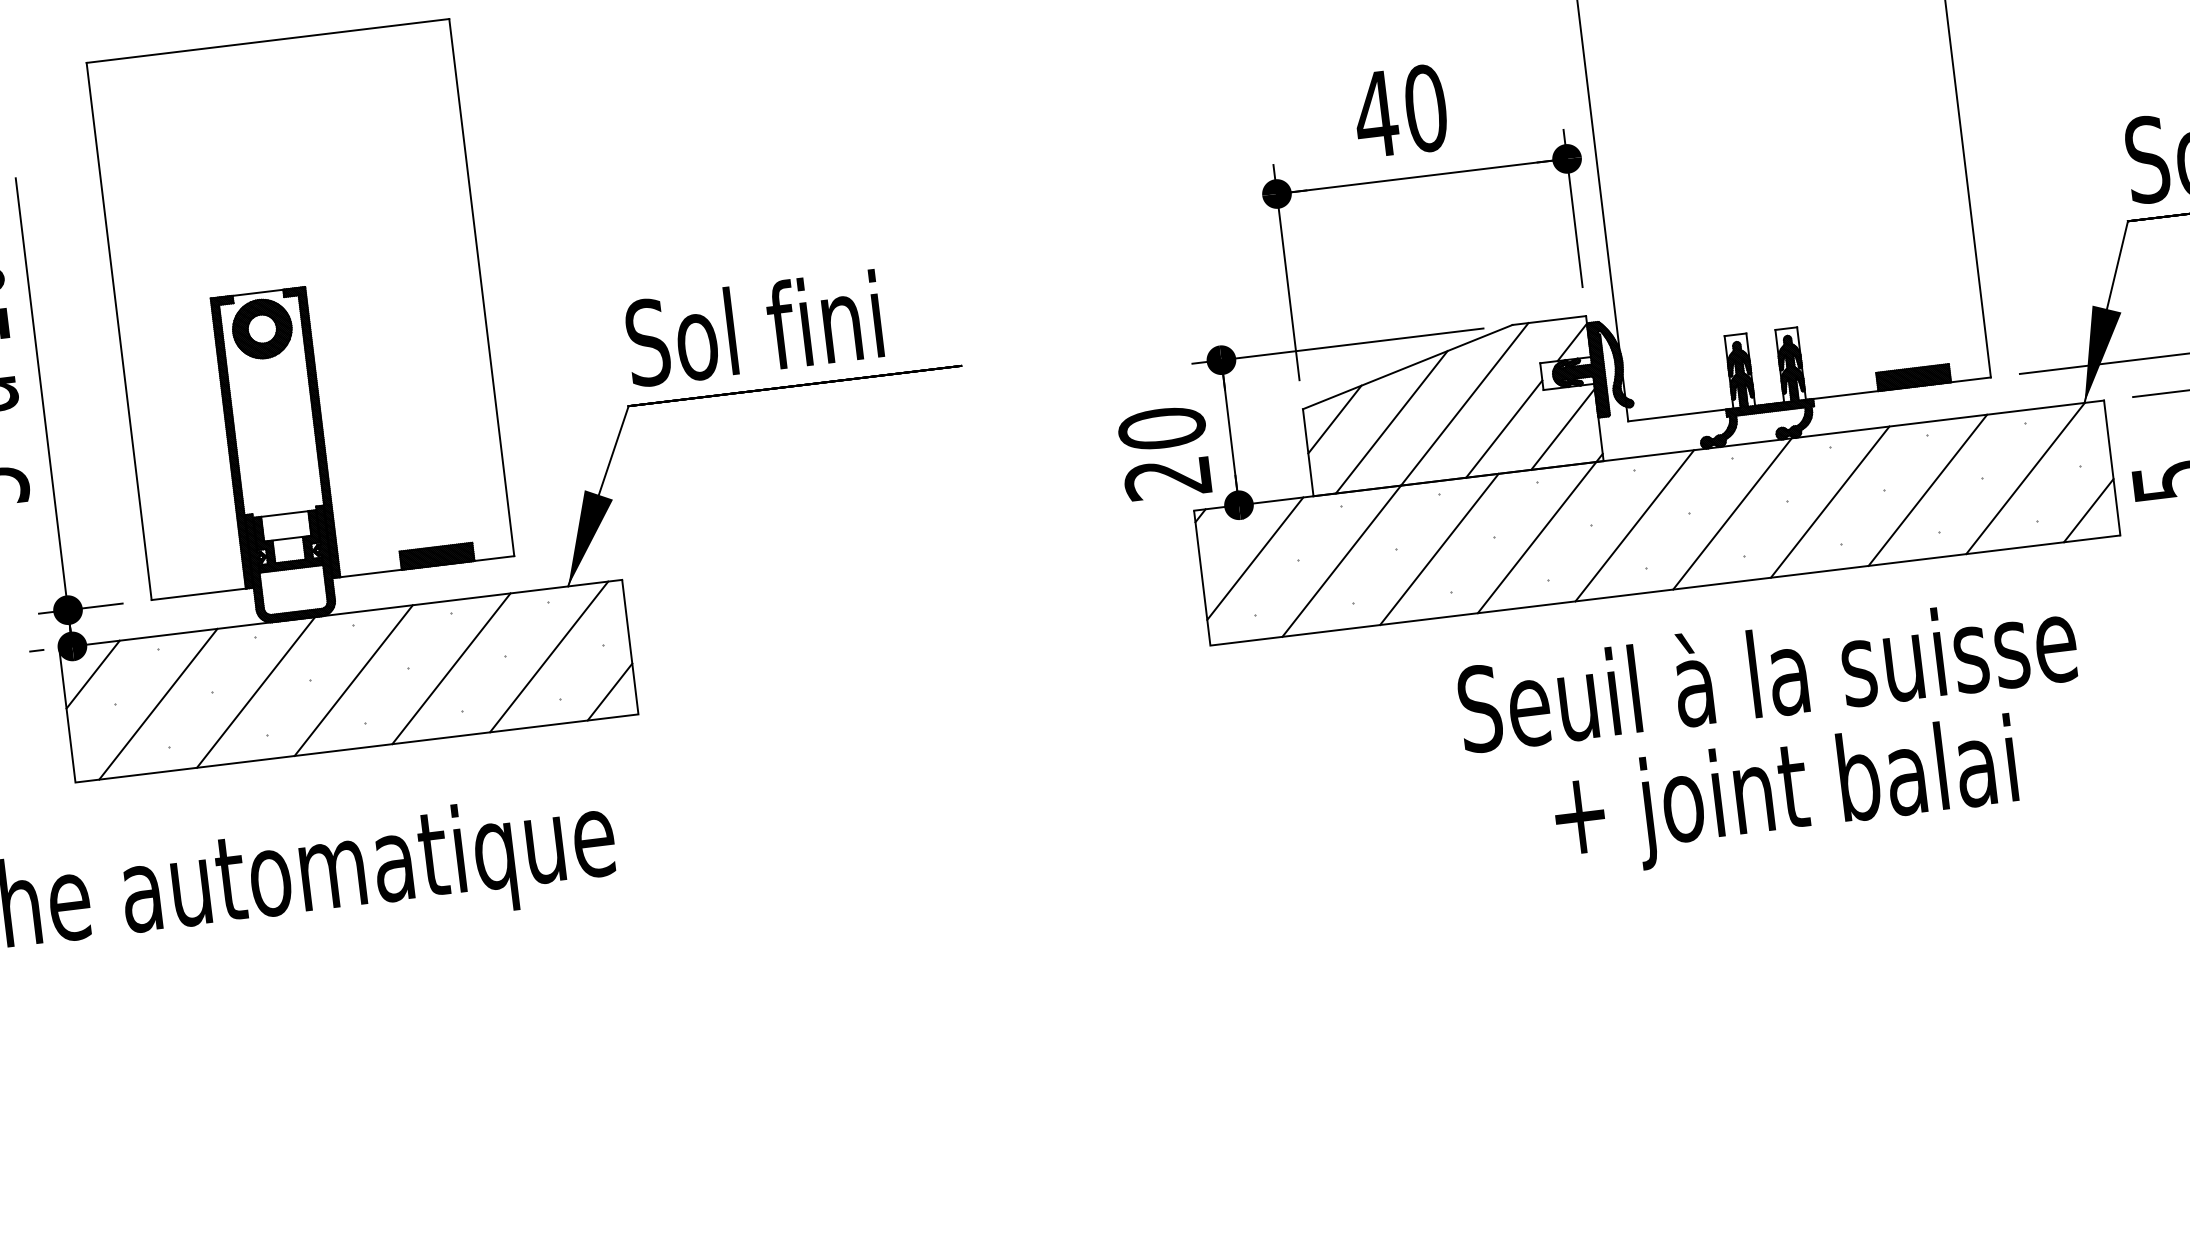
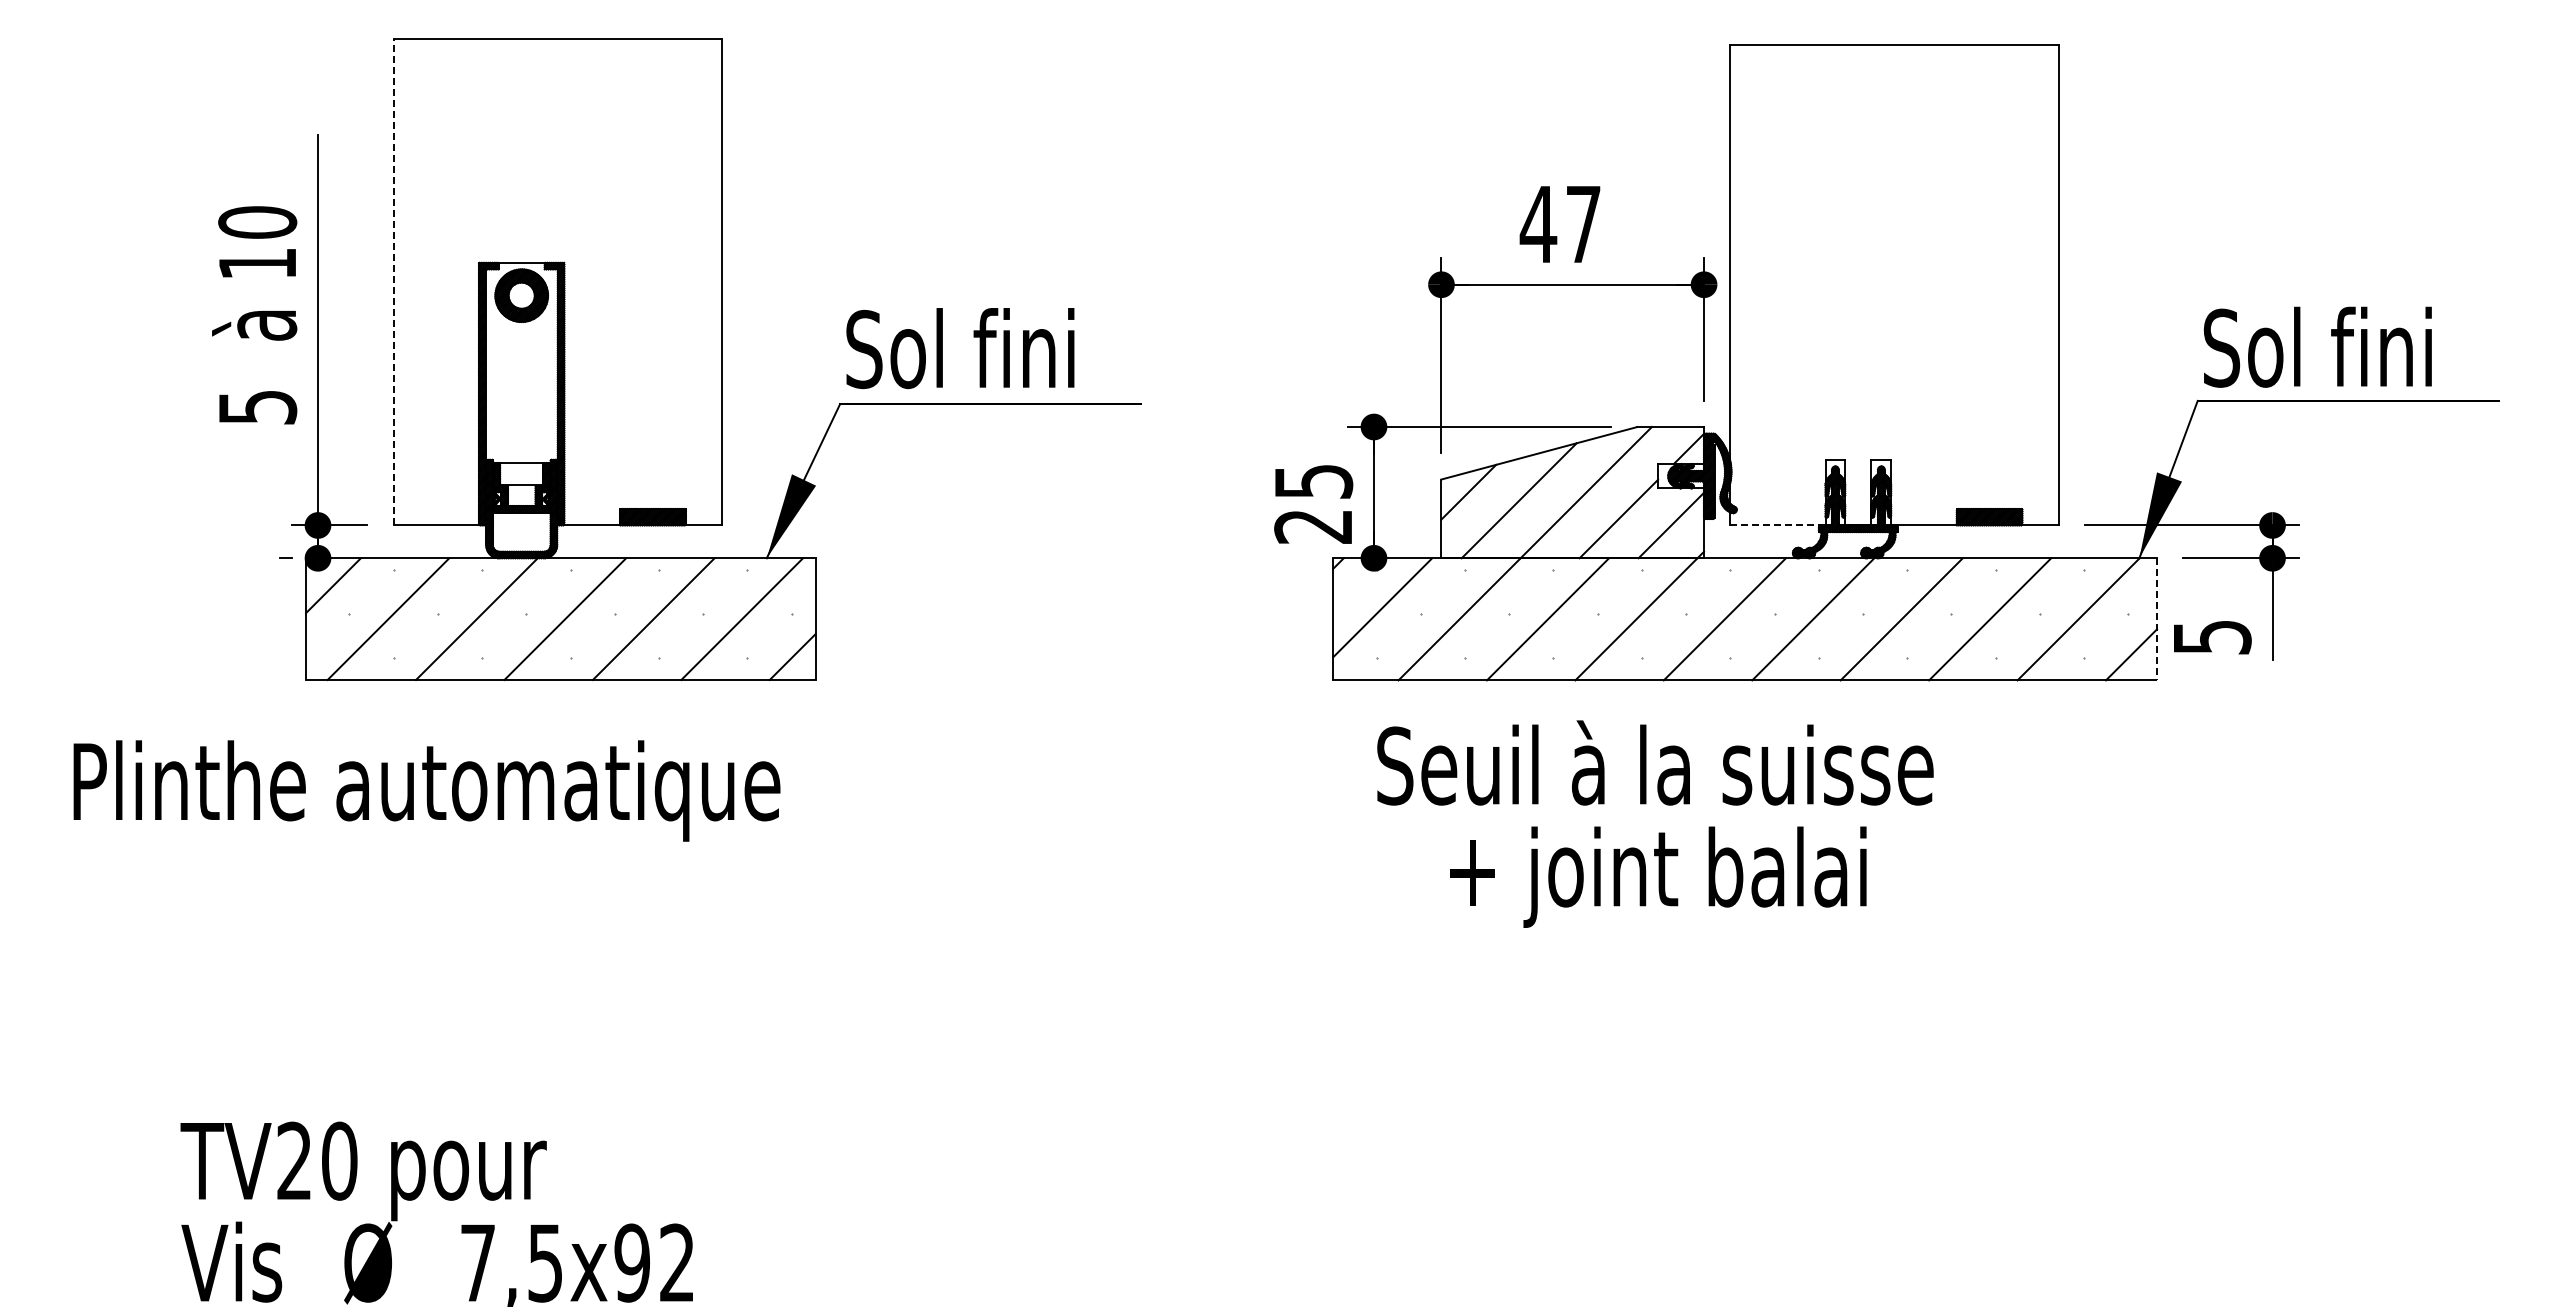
text: (1425, 108) -> (1583, 224), 40 -> 47
line: (118, 330) -> (393, 281), solid -> dashed
line: (1680, 415) -> (1777, 525), solid -> dashed
text: (1161, 428) -> (1313, 481), 20 -> 25
line: (2112, 468) -> (2157, 619), solid -> dashed
text: (1775, 737) -> (1655, 823), moved

